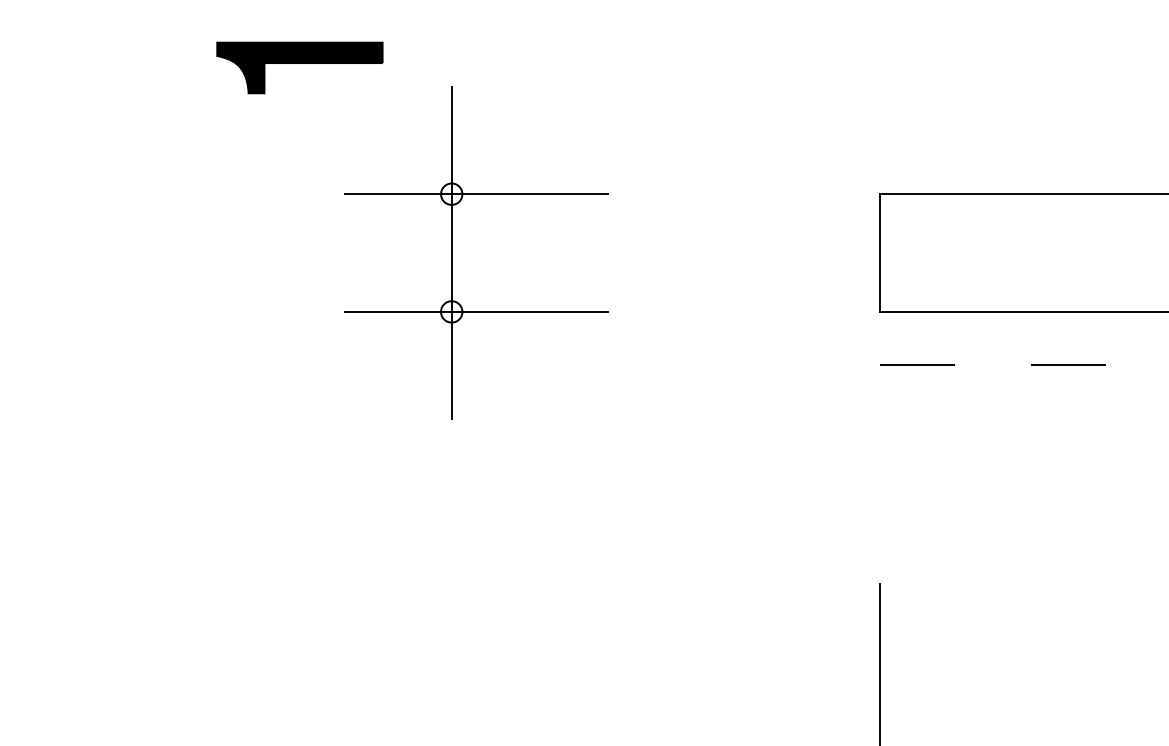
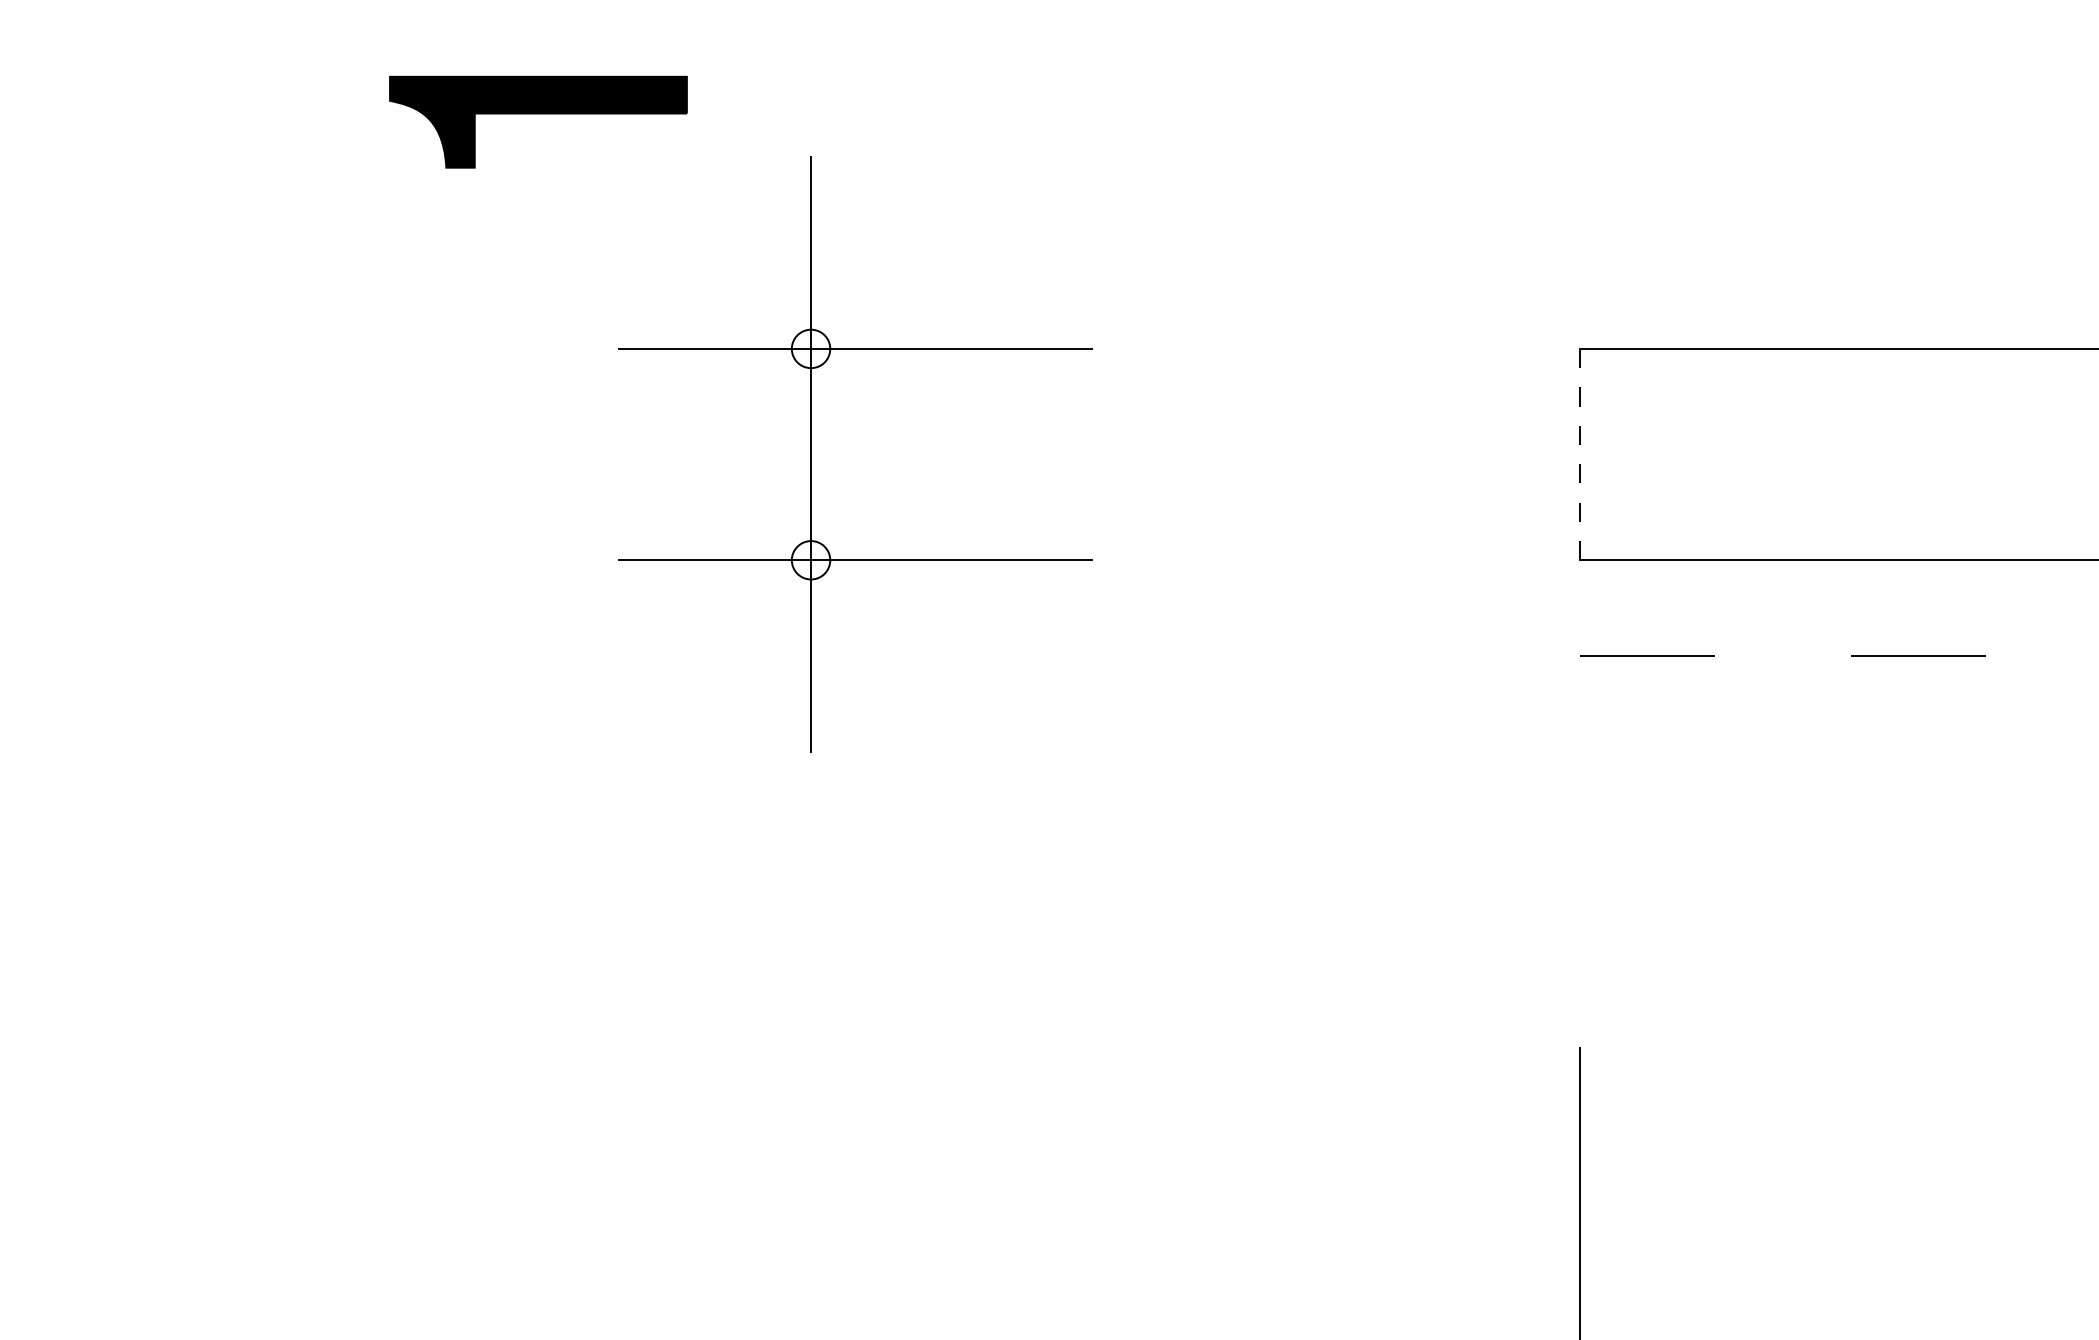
line: (879, 253) -> (1579, 455), solid -> dashed

